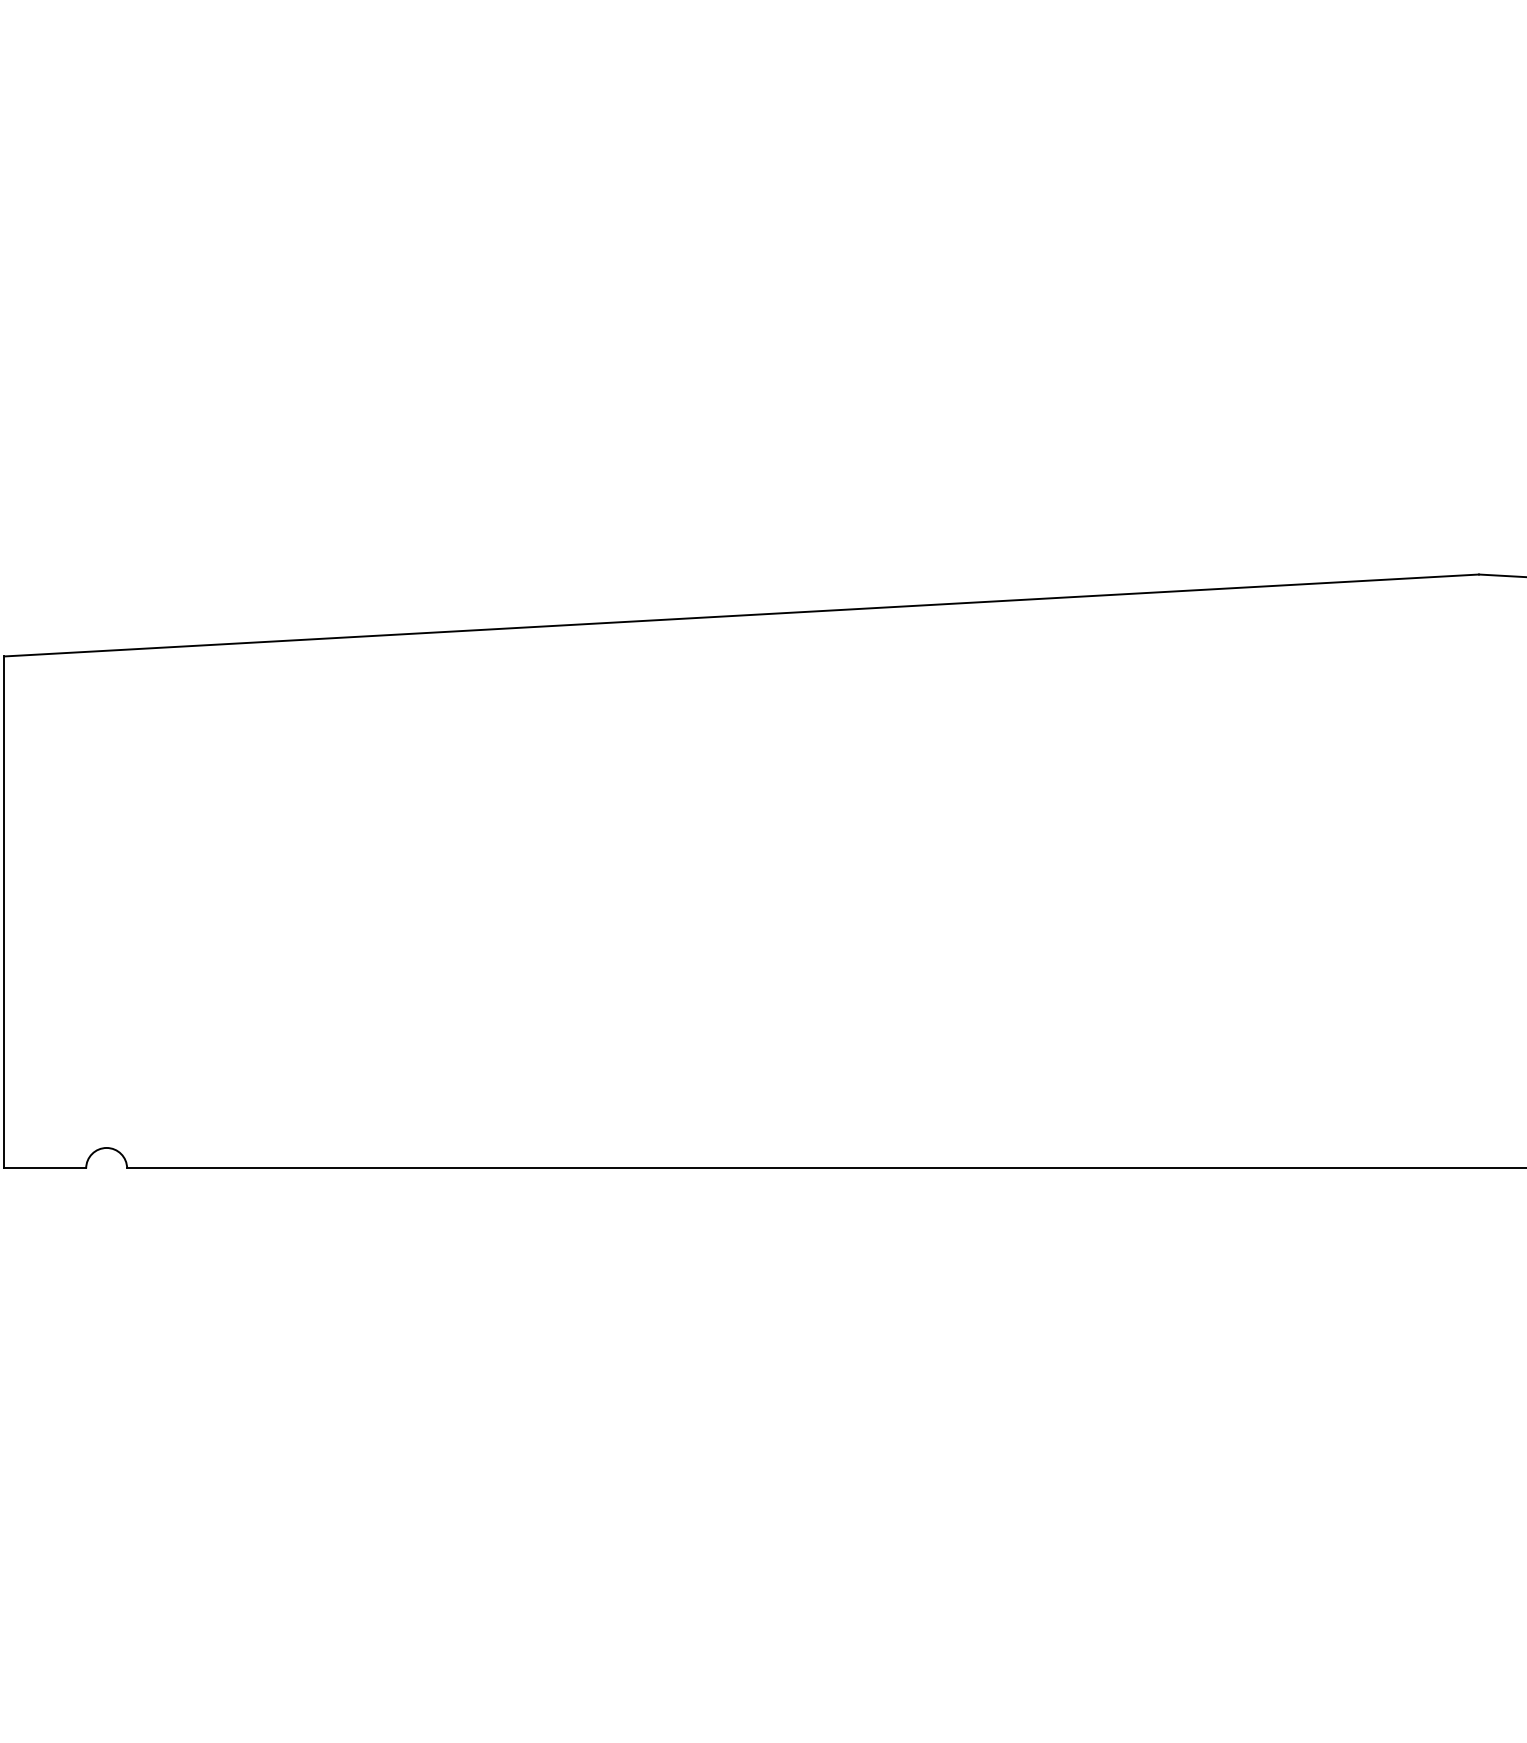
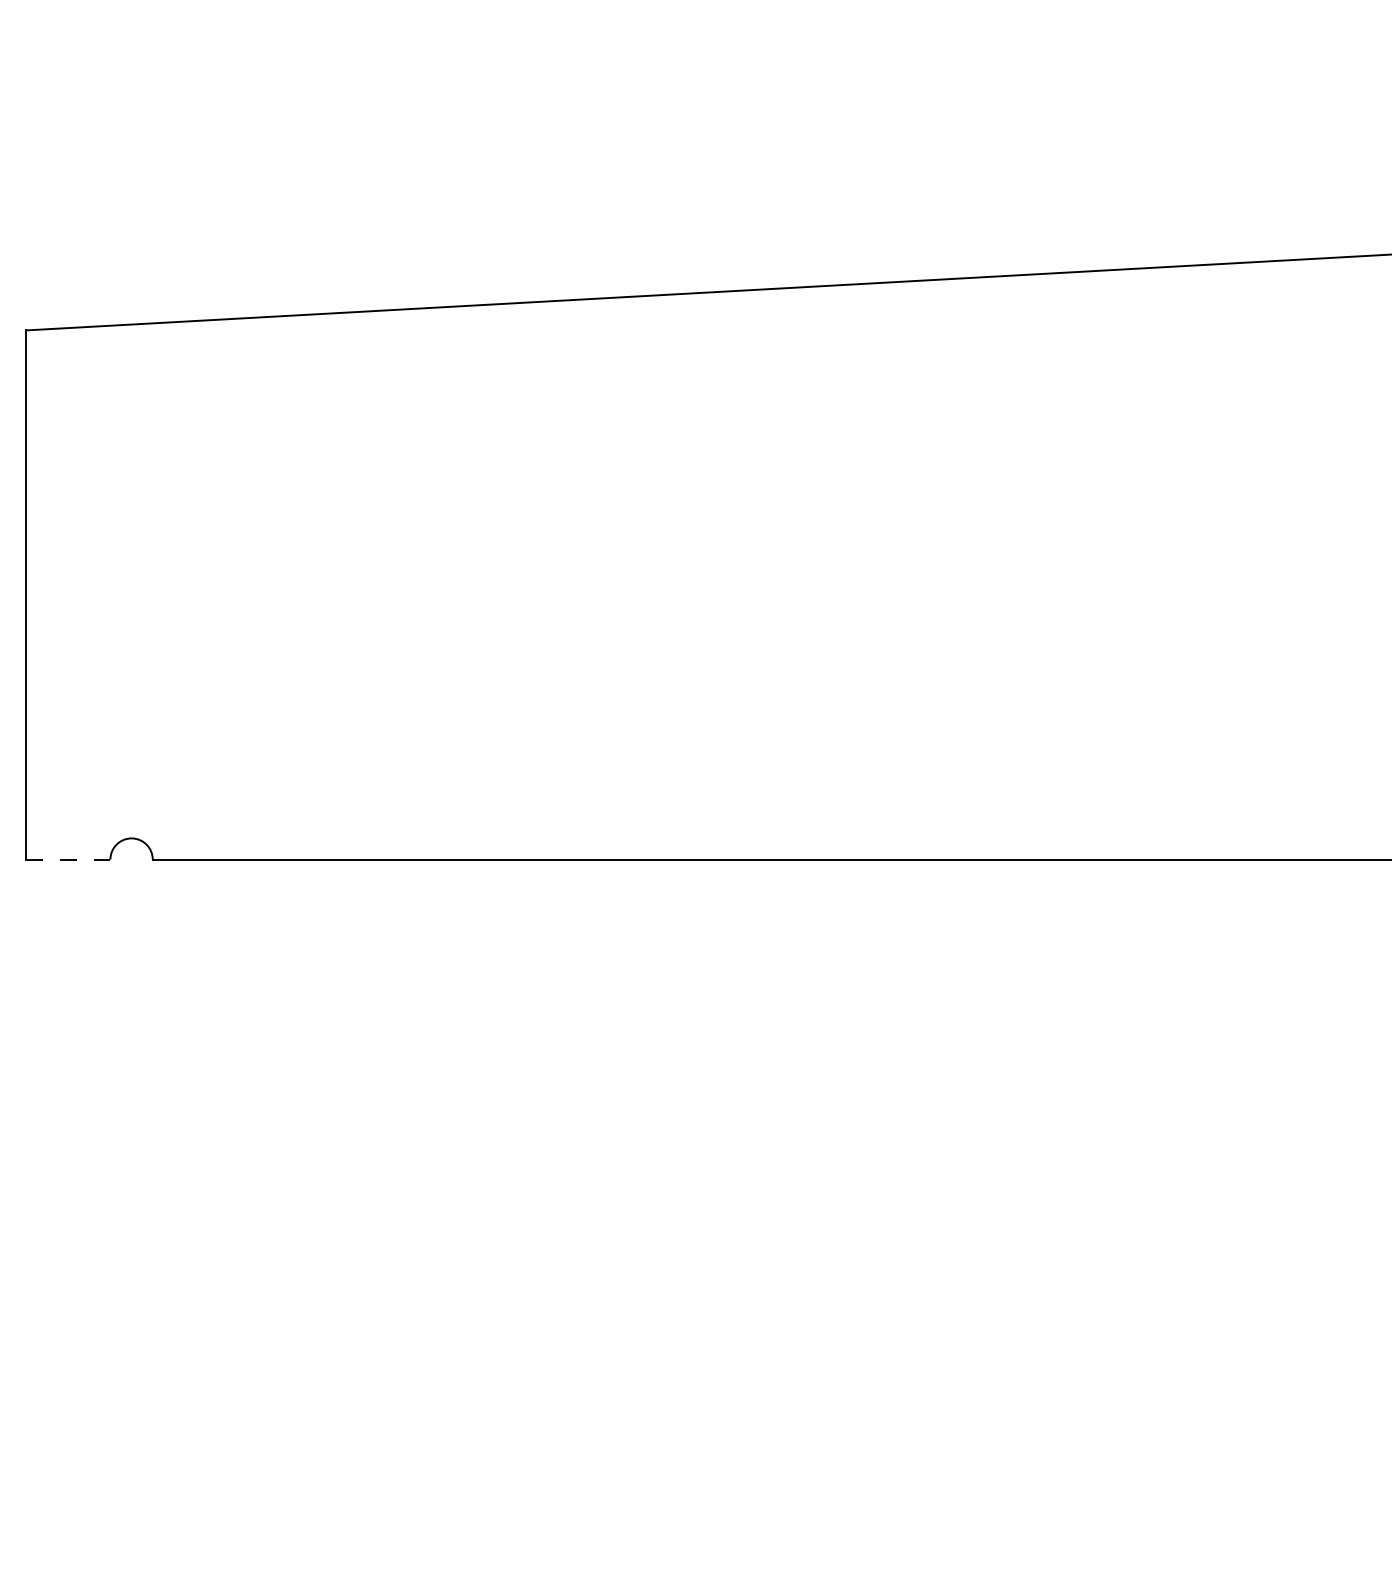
line: (45, 1168) -> (68, 859), solid -> dashed

